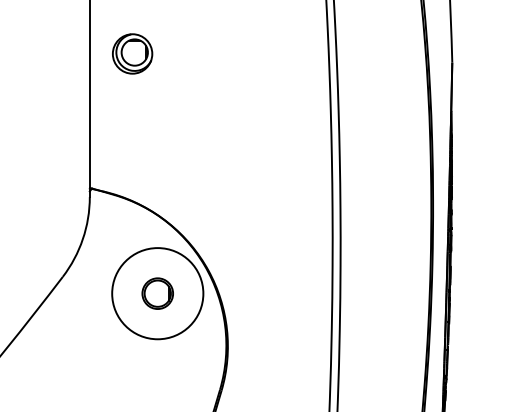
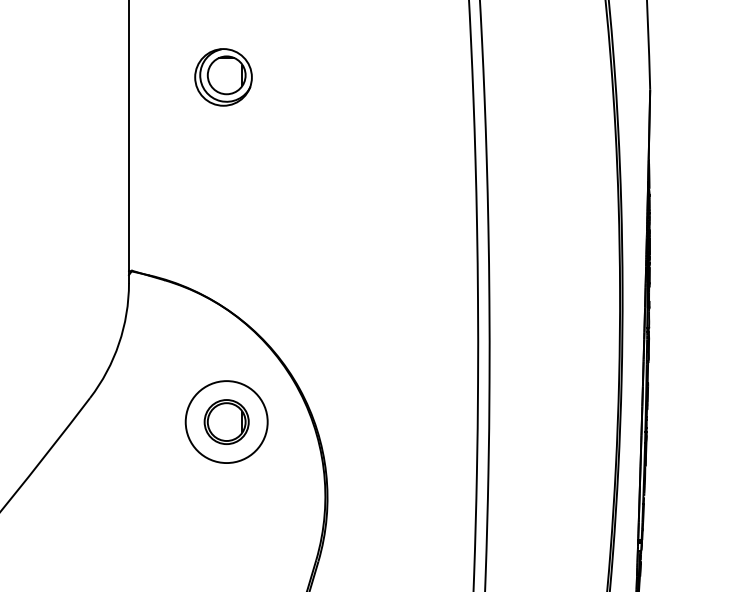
part: (132, 53) -> (223, 76), moved
circle: (157, 293) -> (226, 421), size x0.62

